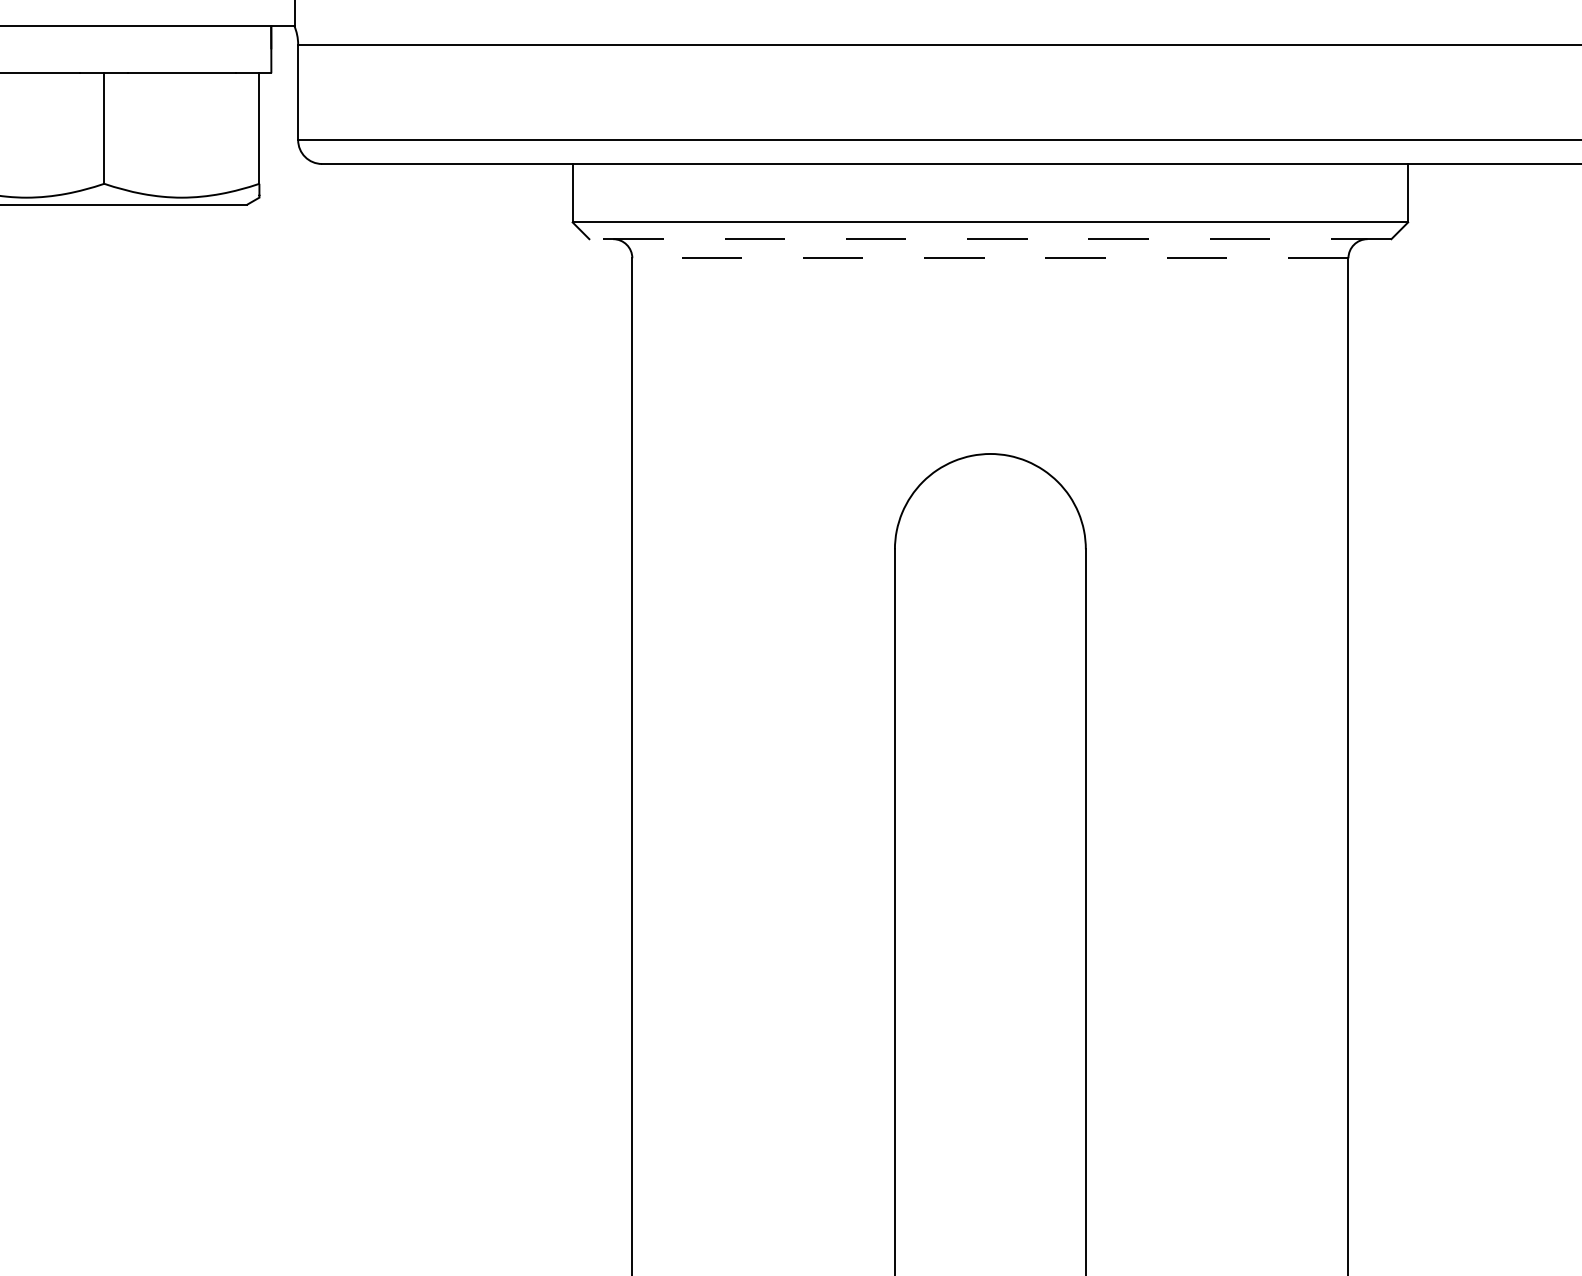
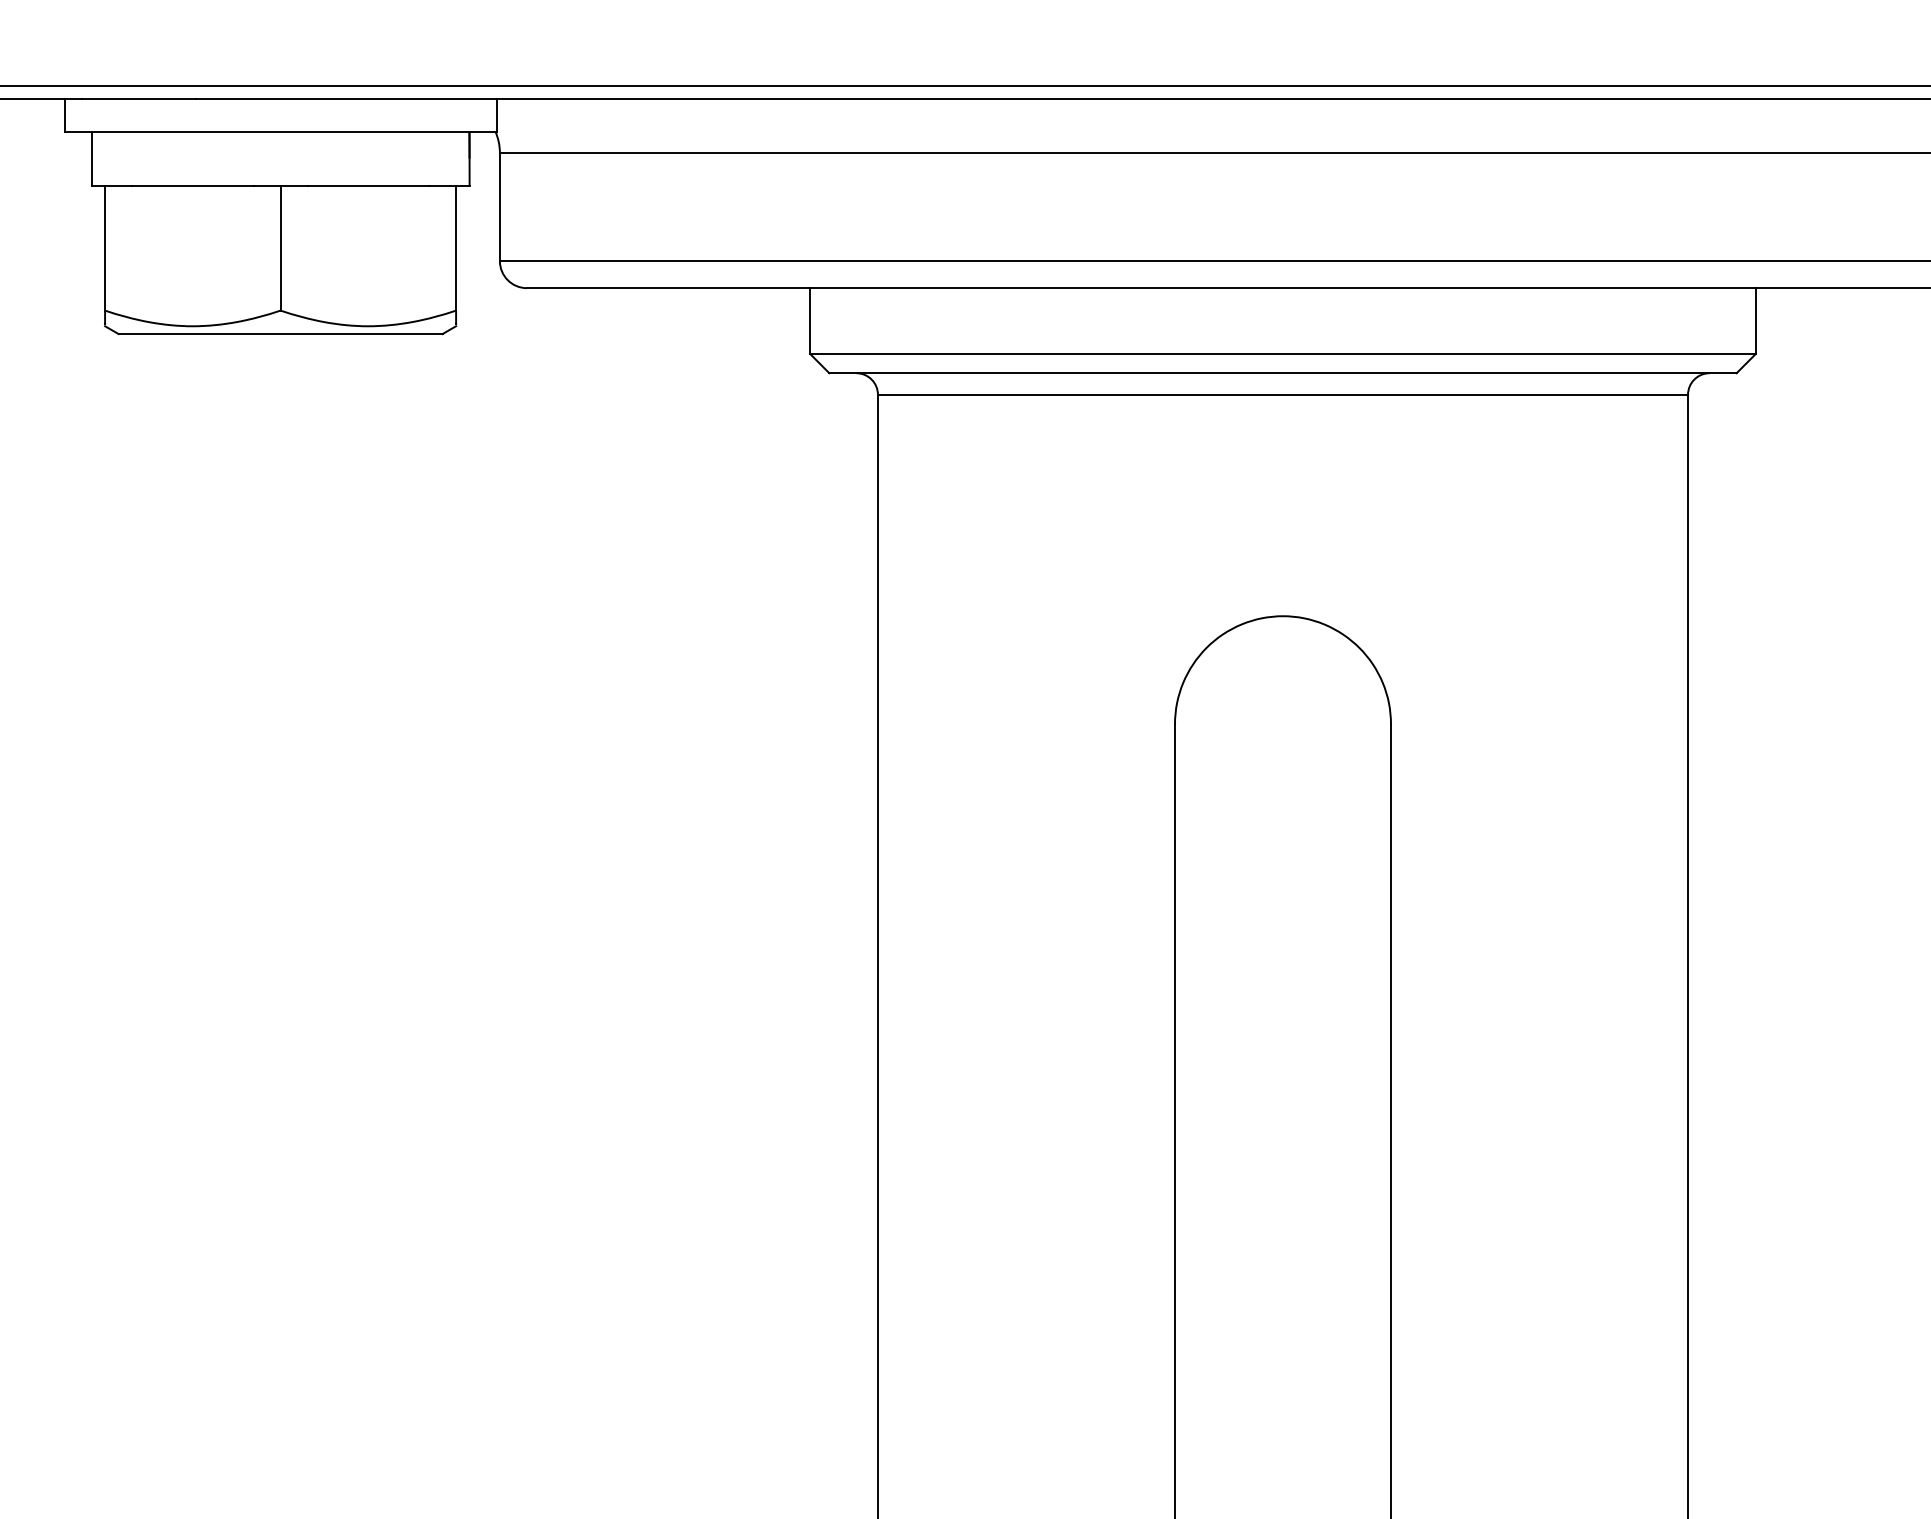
line: (990, 239) -> (1283, 373), dashed -> solid
line: (989, 257) -> (1282, 394), dashed -> solid

